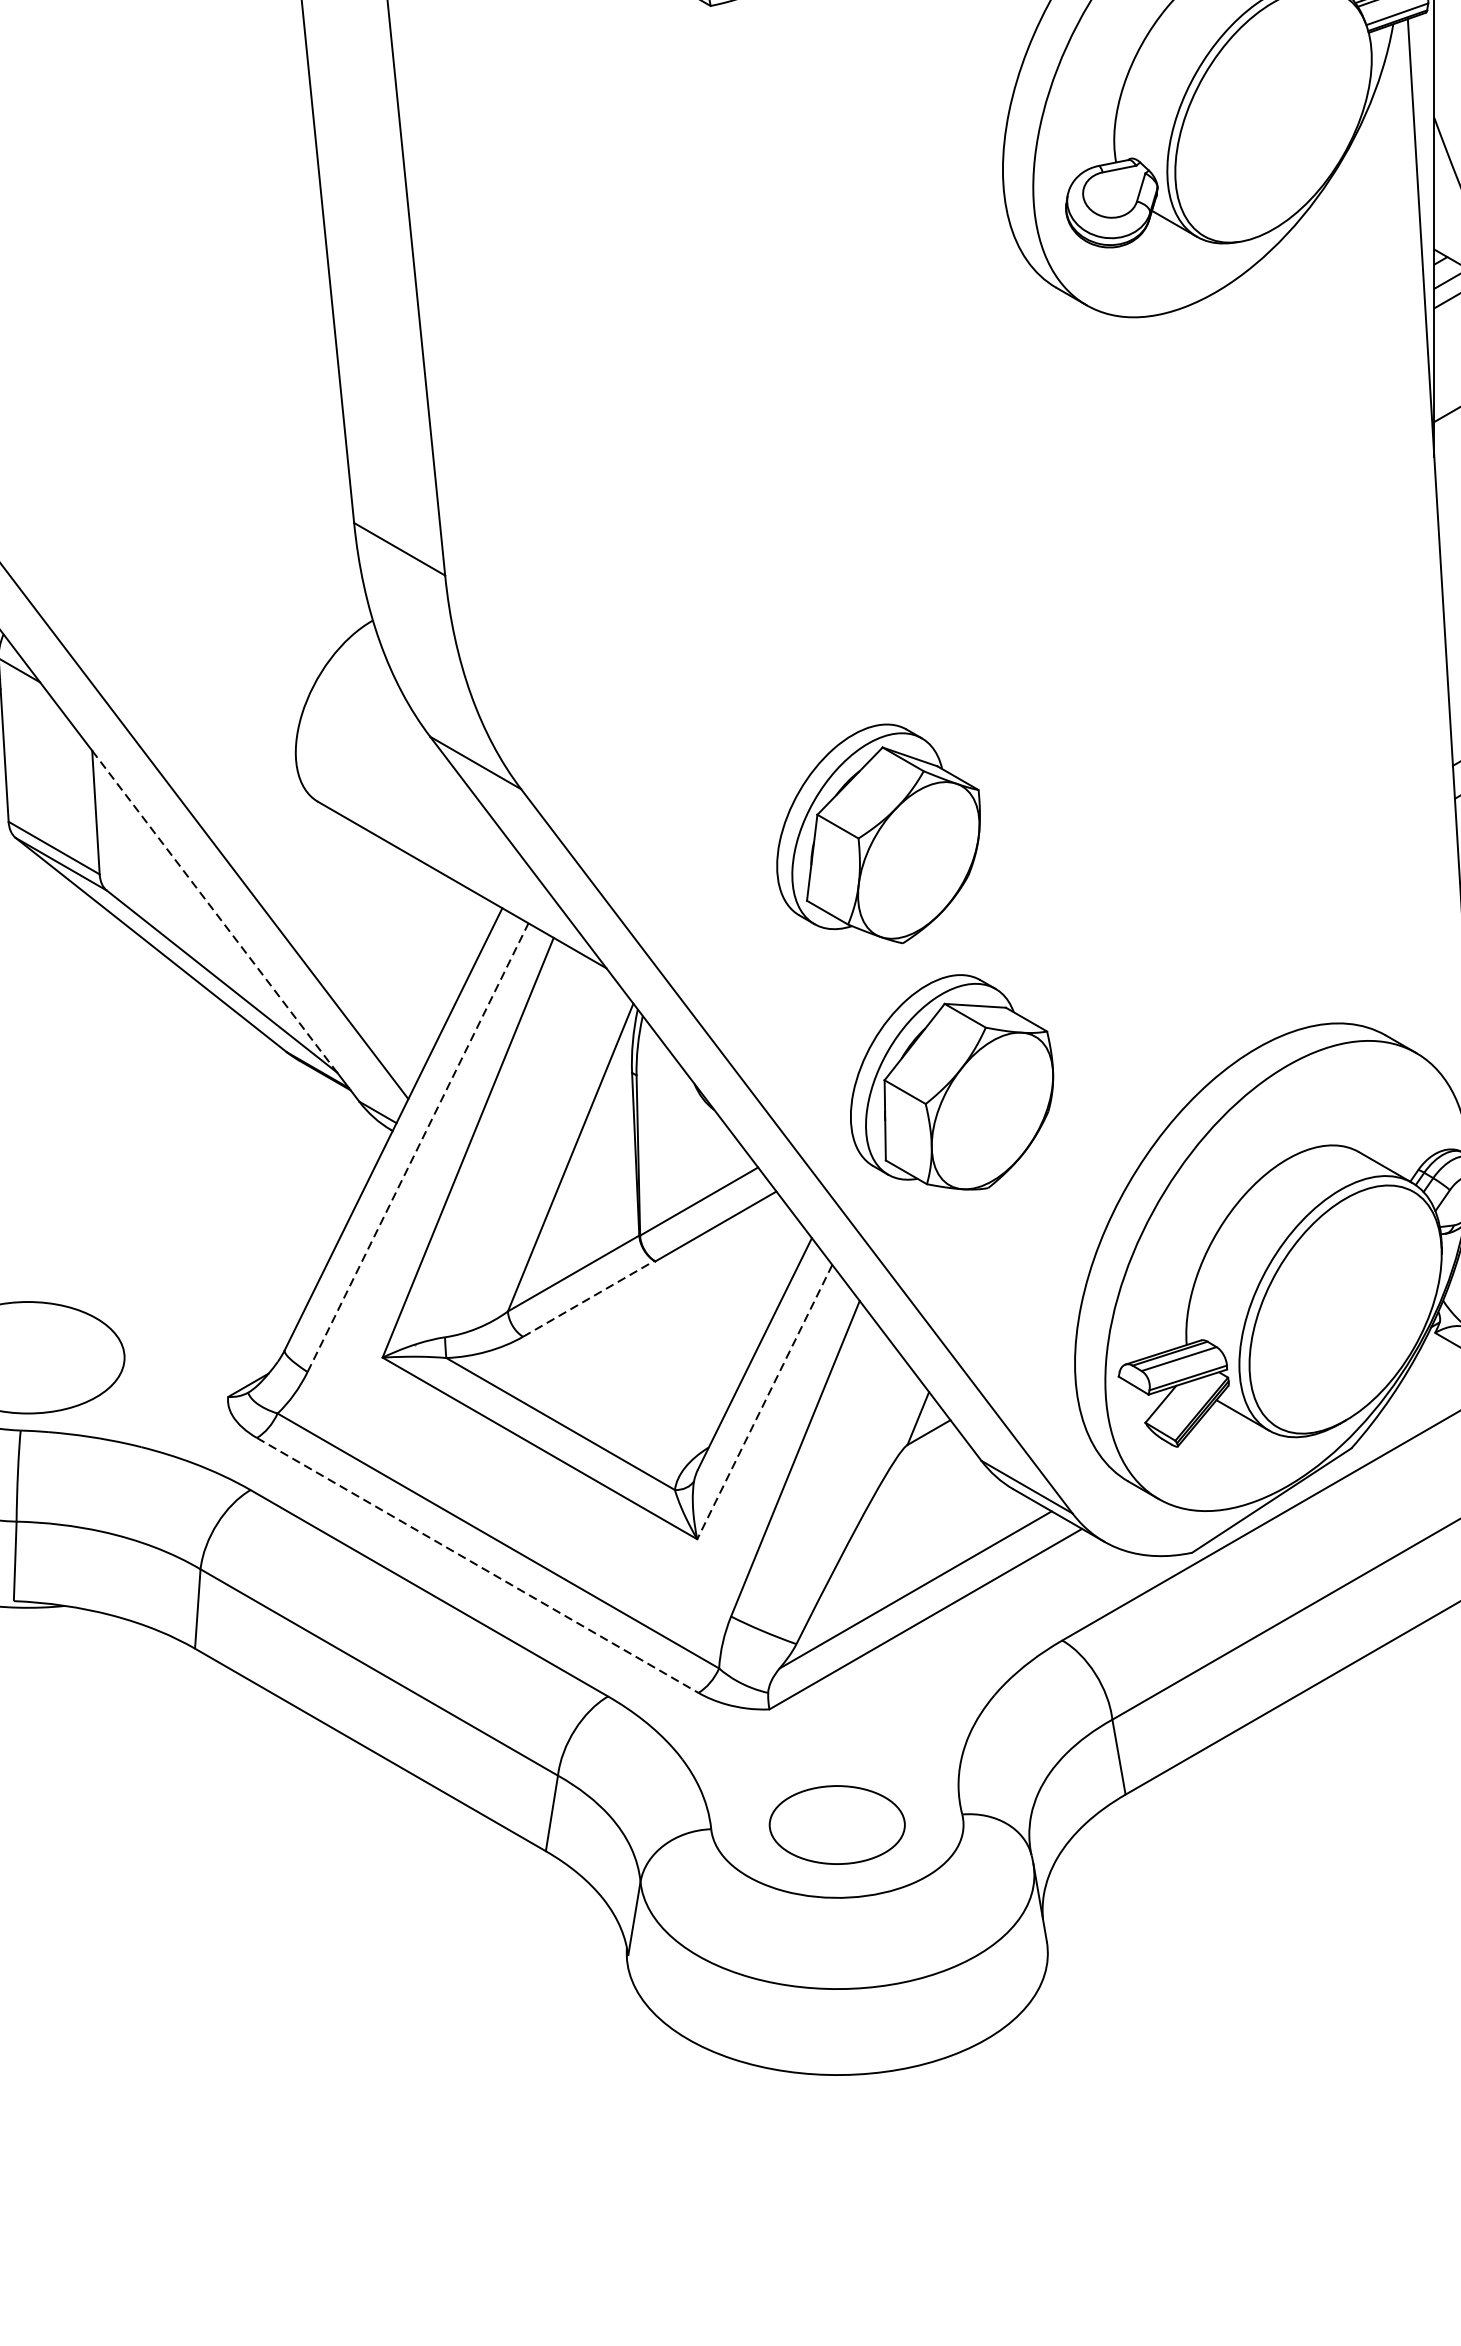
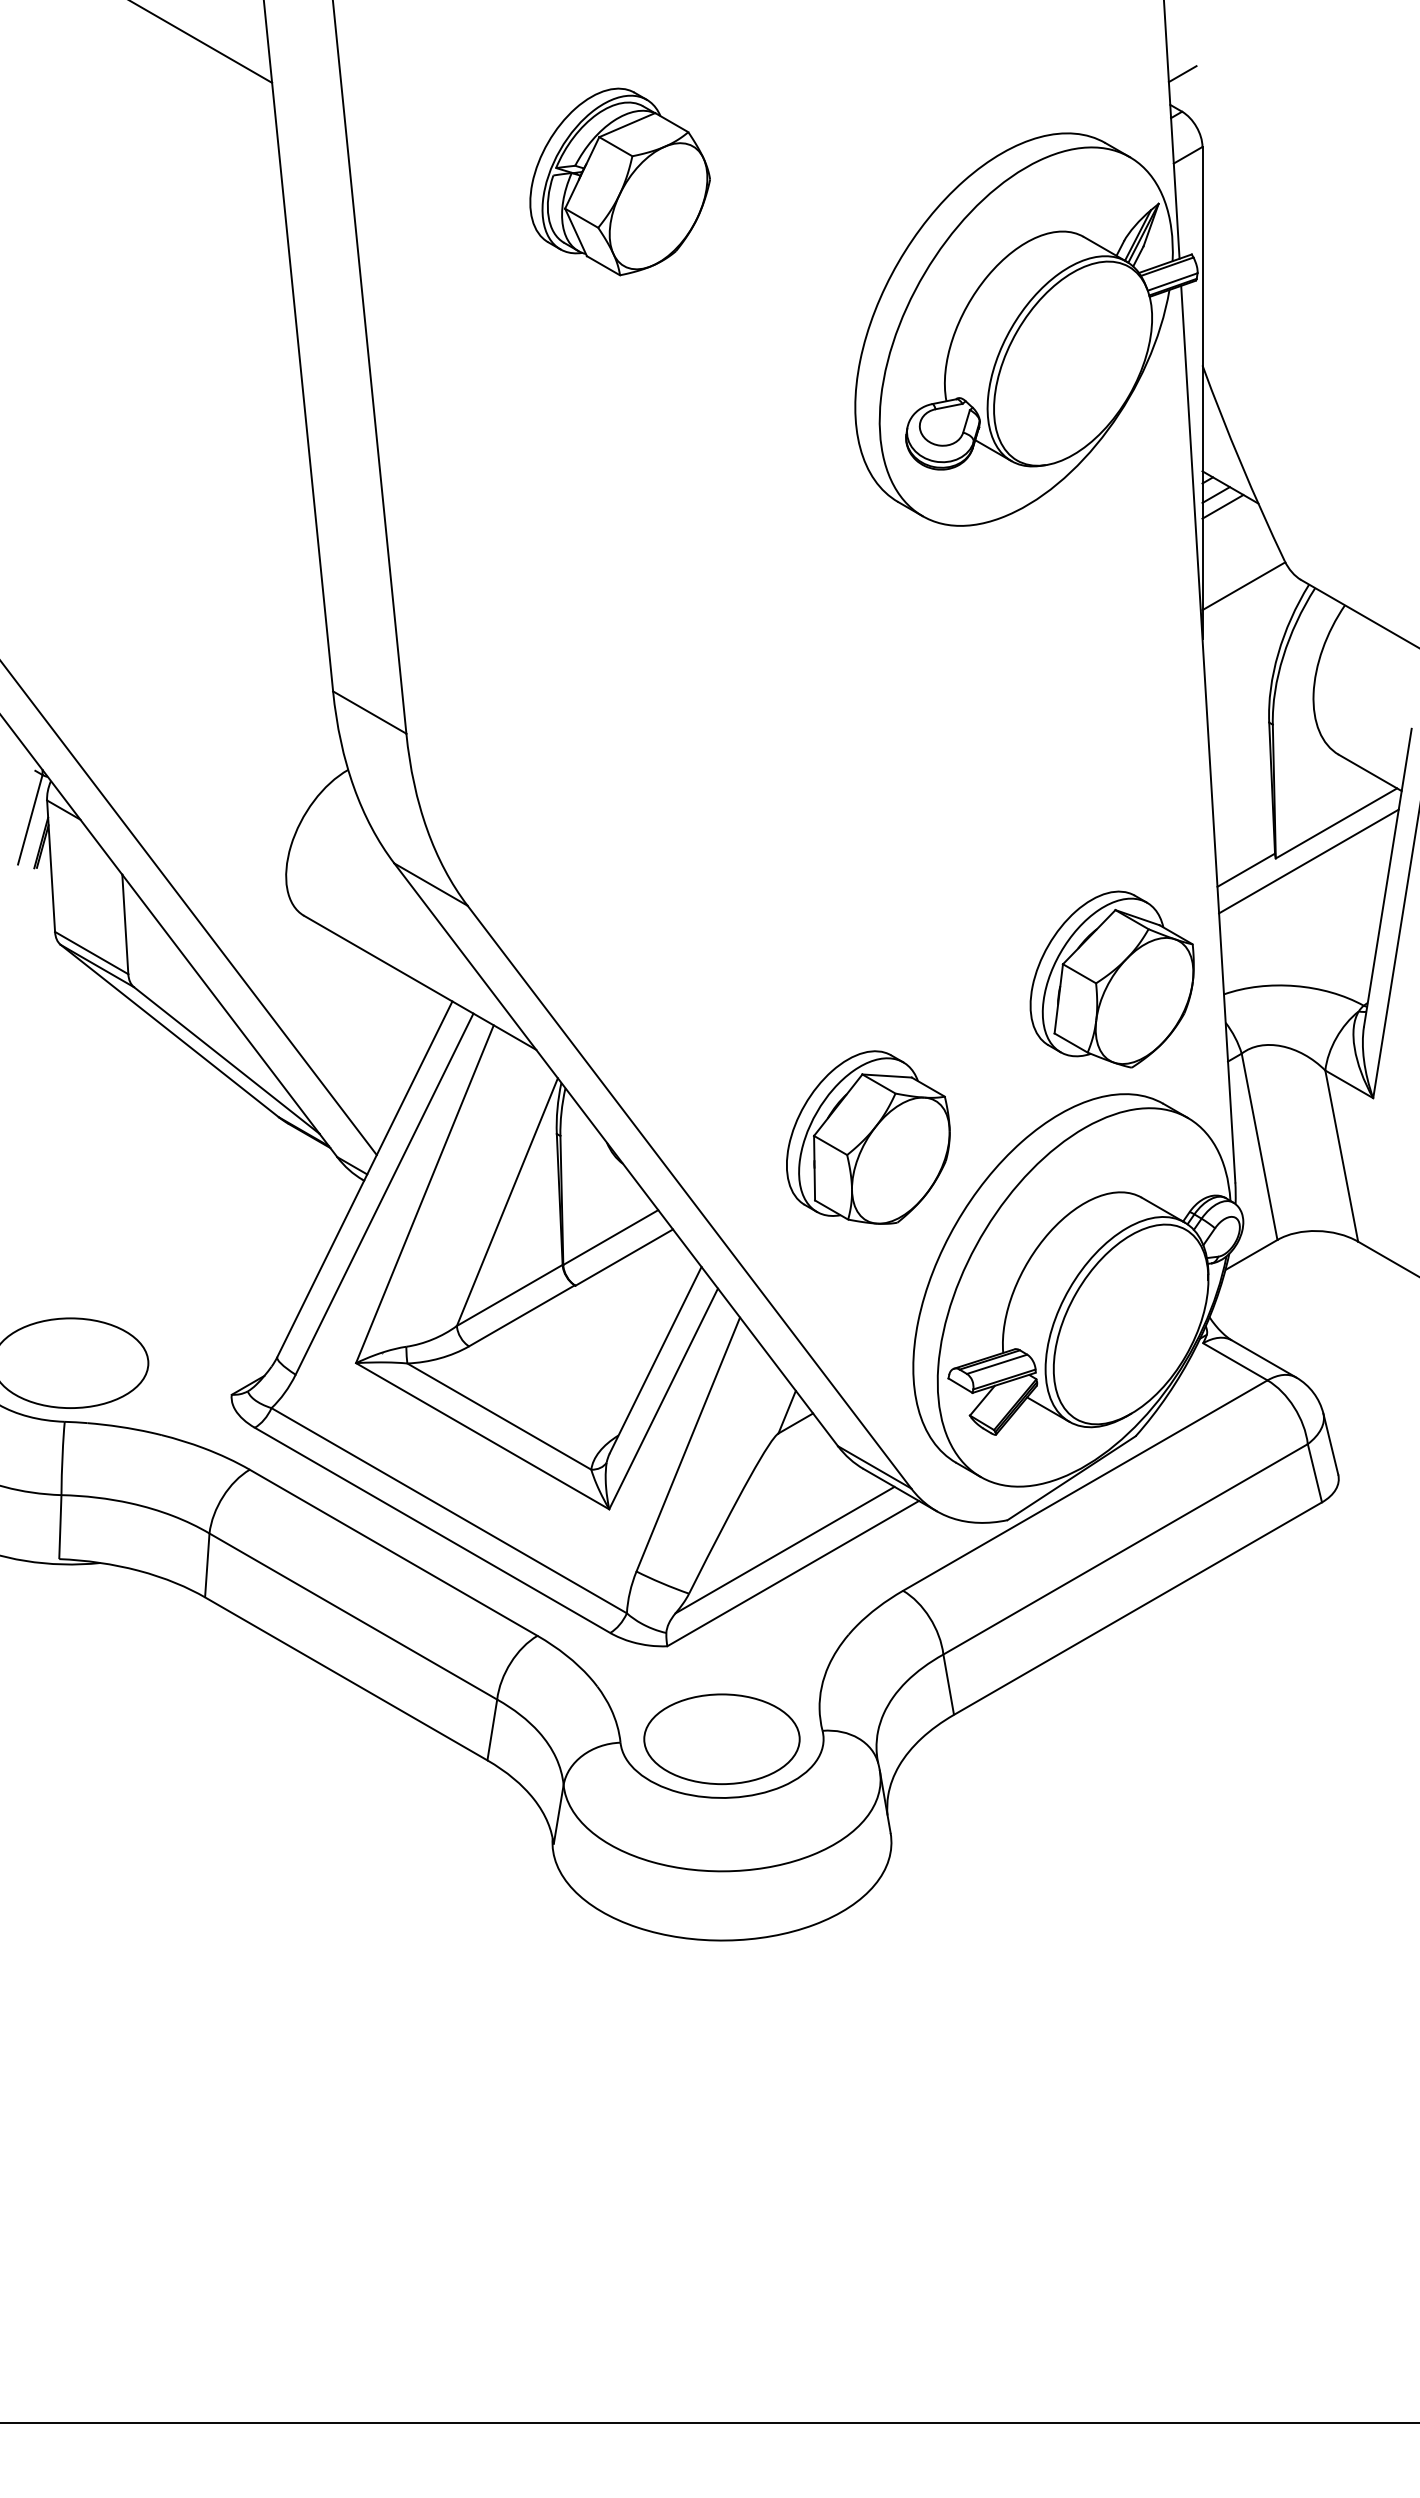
part: (877, 833) -> (1111, 979), moved
line: (214, 912) -> (220, 1004), dashed -> solid
part: (952, 1082) -> (868, 1137), moved
line: (417, 1146) -> (384, 1193), dashed -> solid
line: (589, 1298) -> (522, 1315), dashed -> solid
line: (764, 1402) -> (663, 1399), dashed -> solid
line: (477, 1565) -> (432, 1530), dashed -> solid
part: (836, 1825) -> (721, 1739), size x1.43

